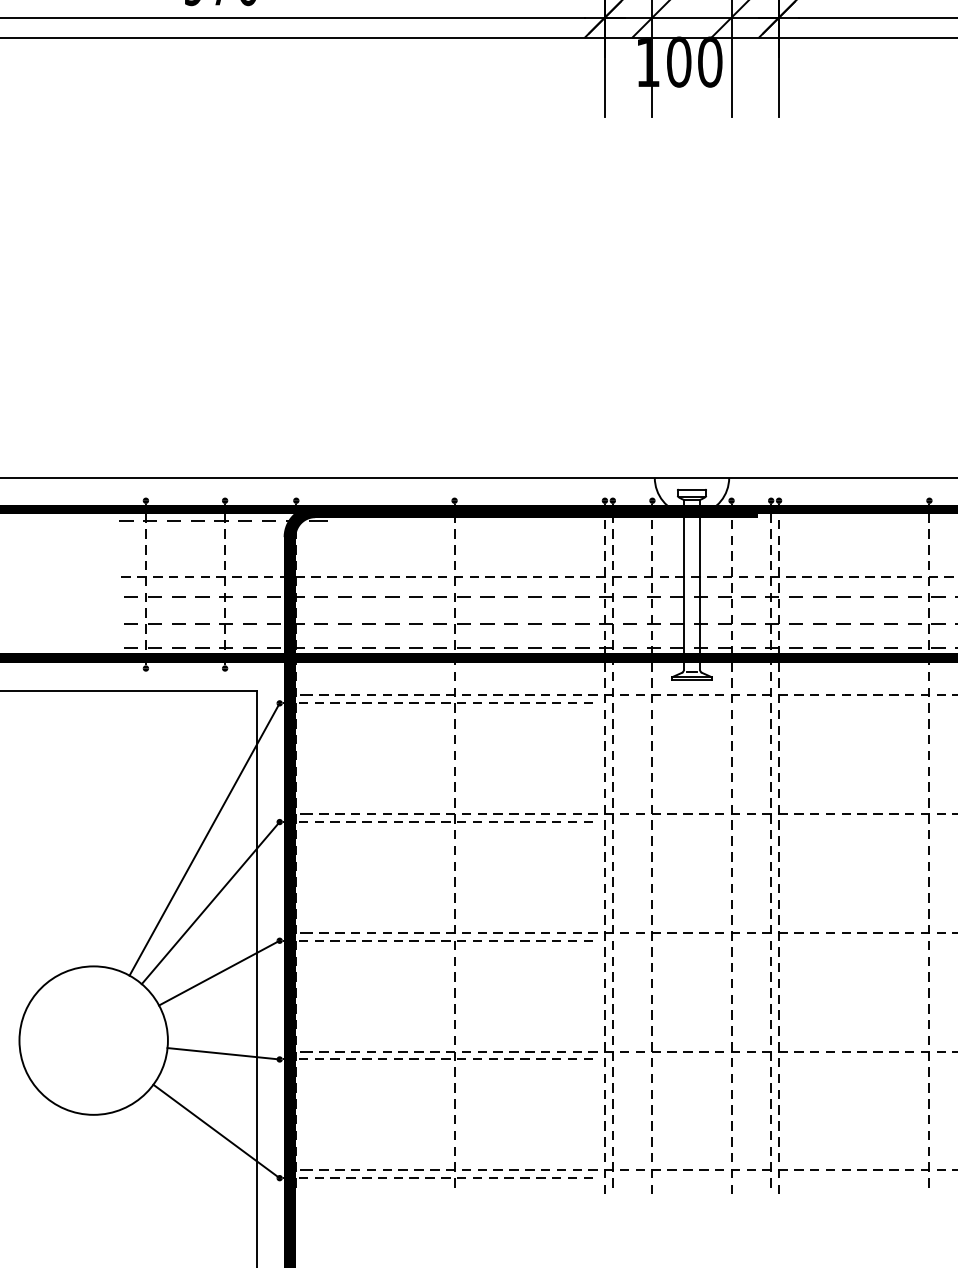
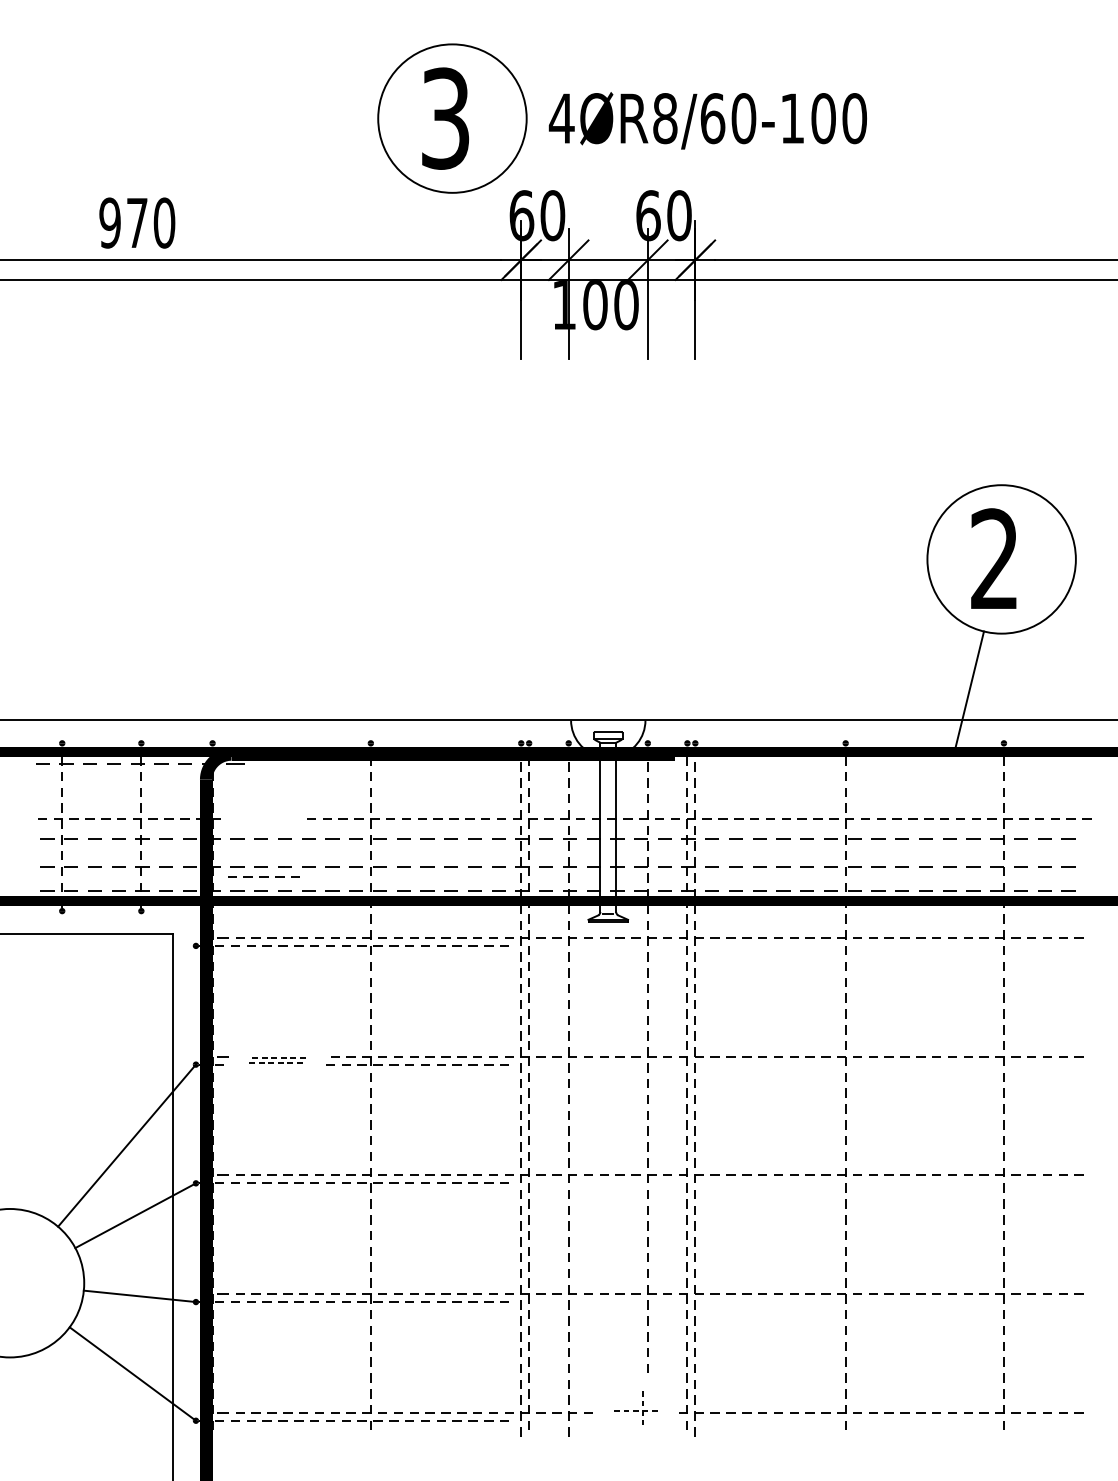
line: (347, 575) -> (263, 876), moved
part: (361, 817) -> (277, 1060), size x0.6
line: (204, 838) -> (120, 1081), removed
part: (719, 1165) -> (635, 1408), size x0.6

